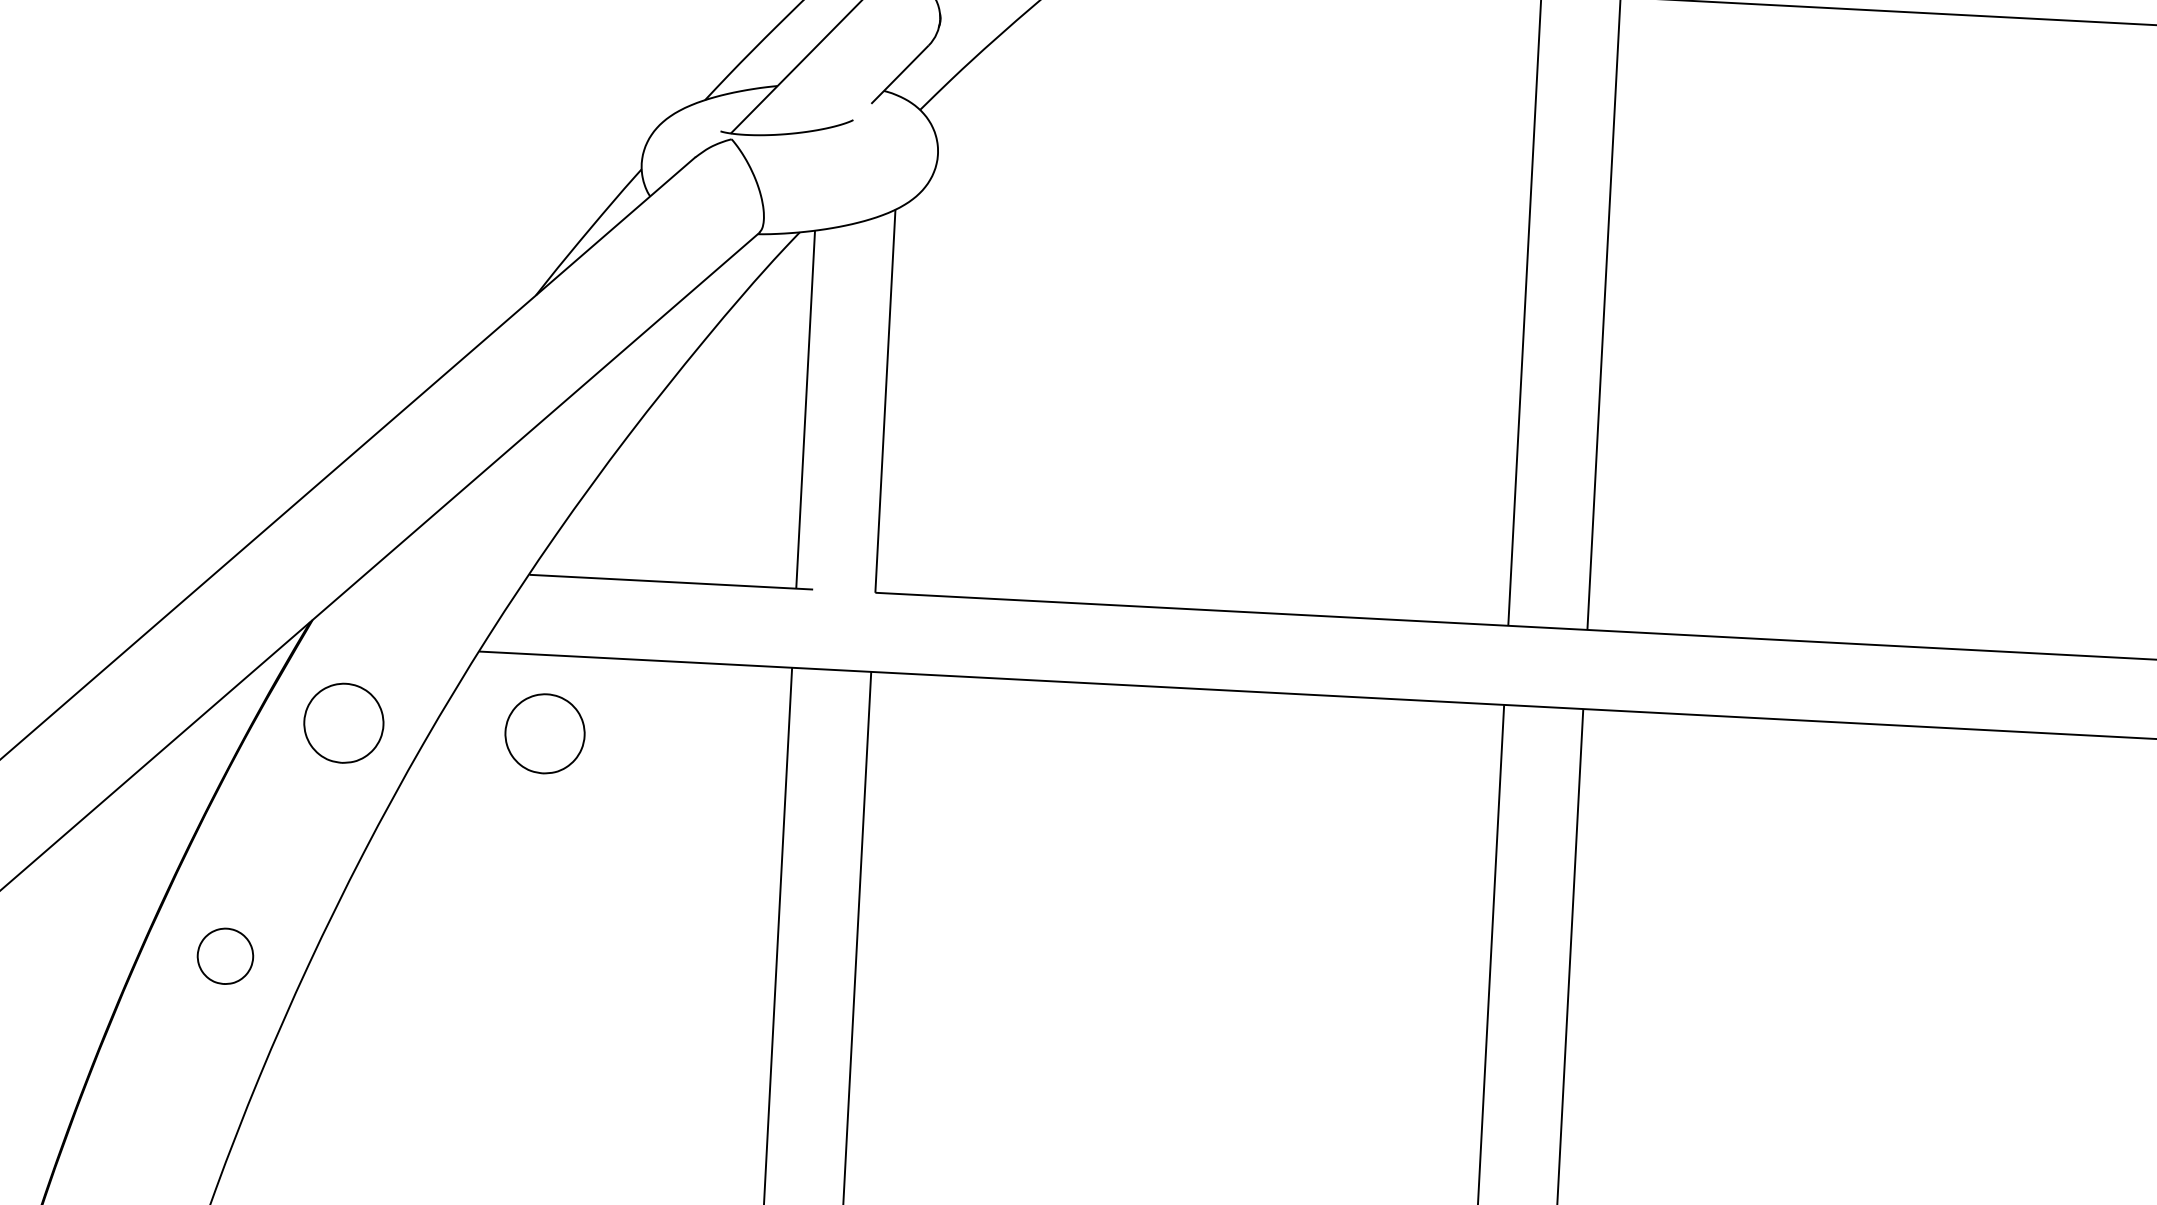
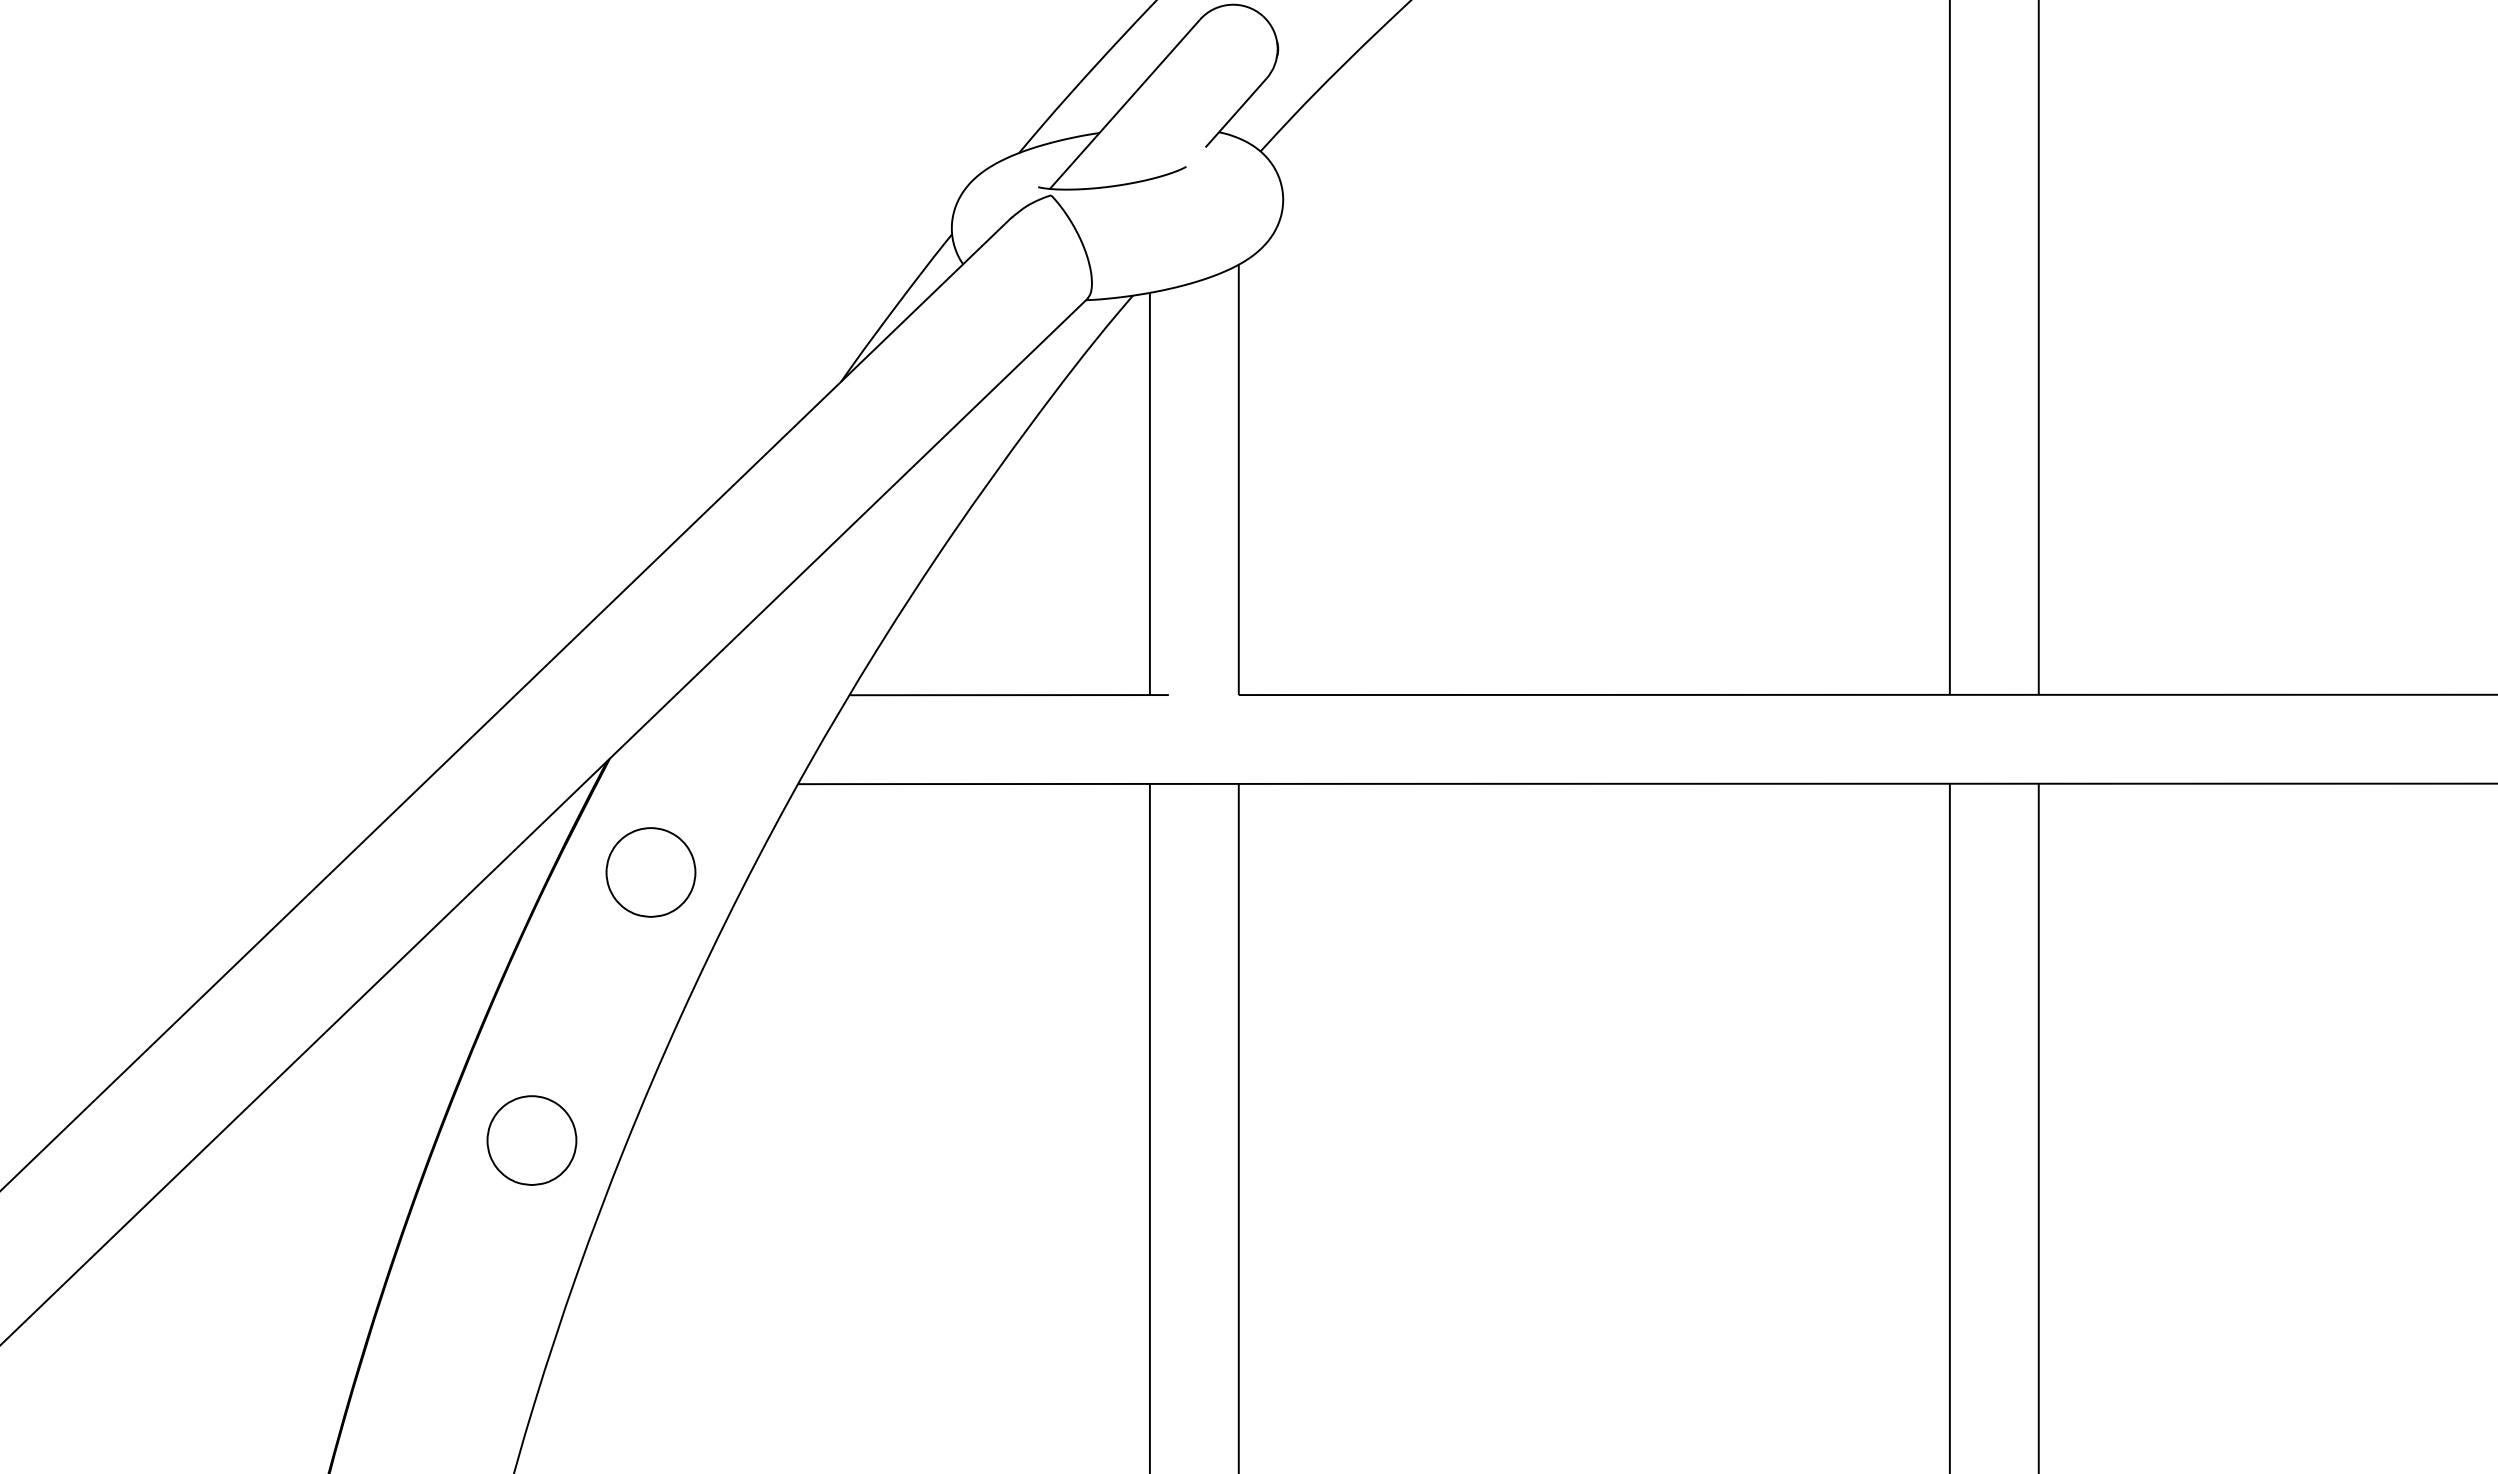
part: (544, 733) -> (876, 872), removed
part: (225, 956) -> (531, 1140), size x1.43

